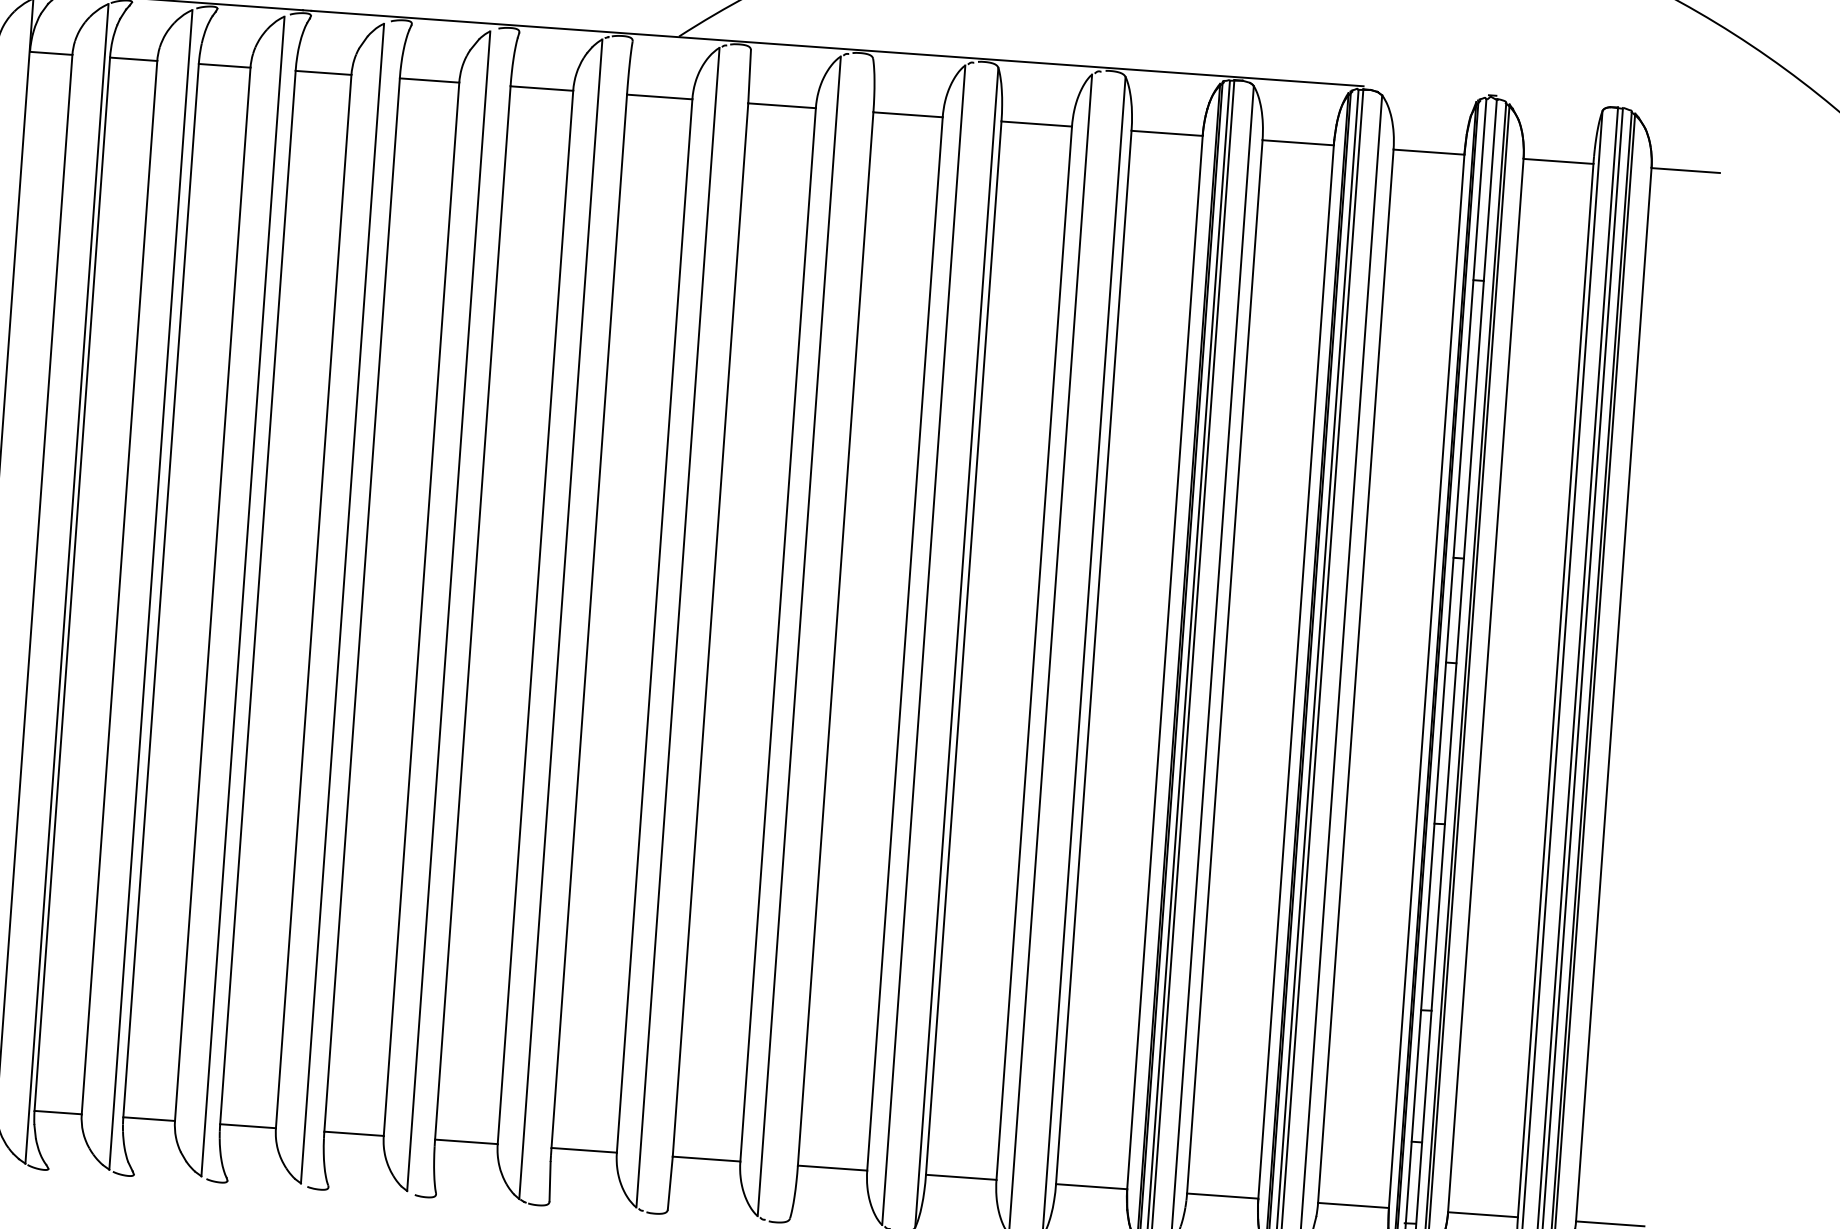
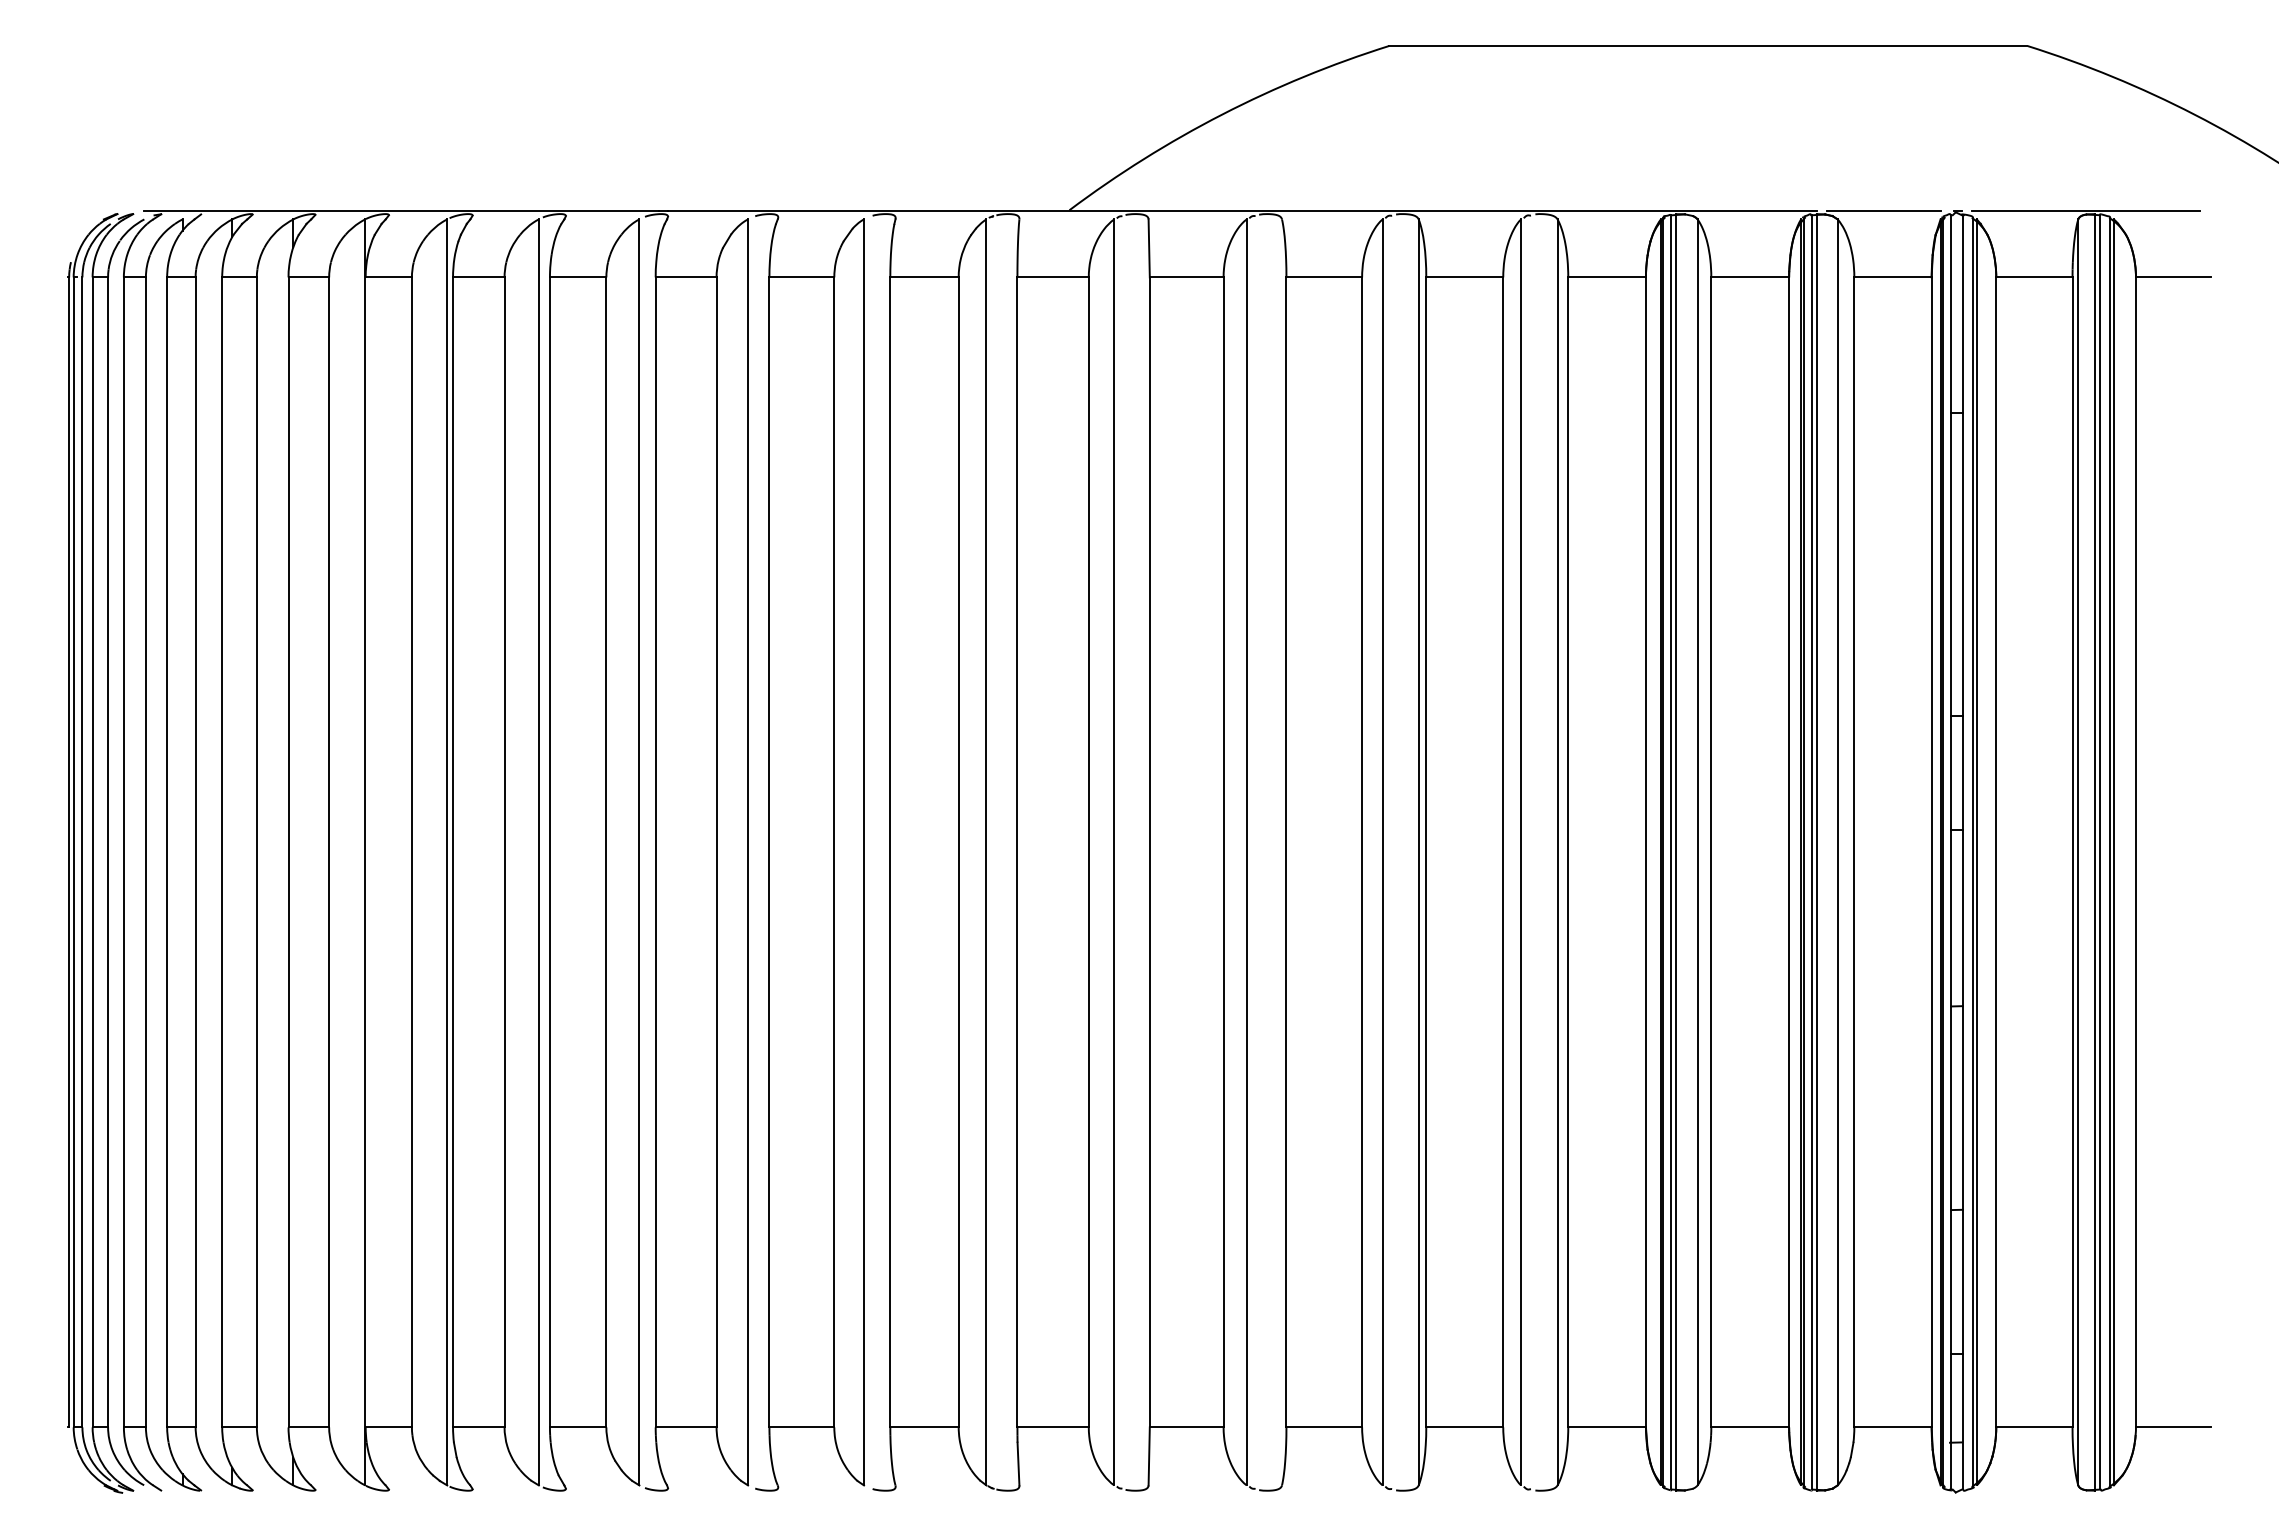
line: (1424, 90) -> (1883, 210), added
line: (1609, 103) -> (2085, 210), added

